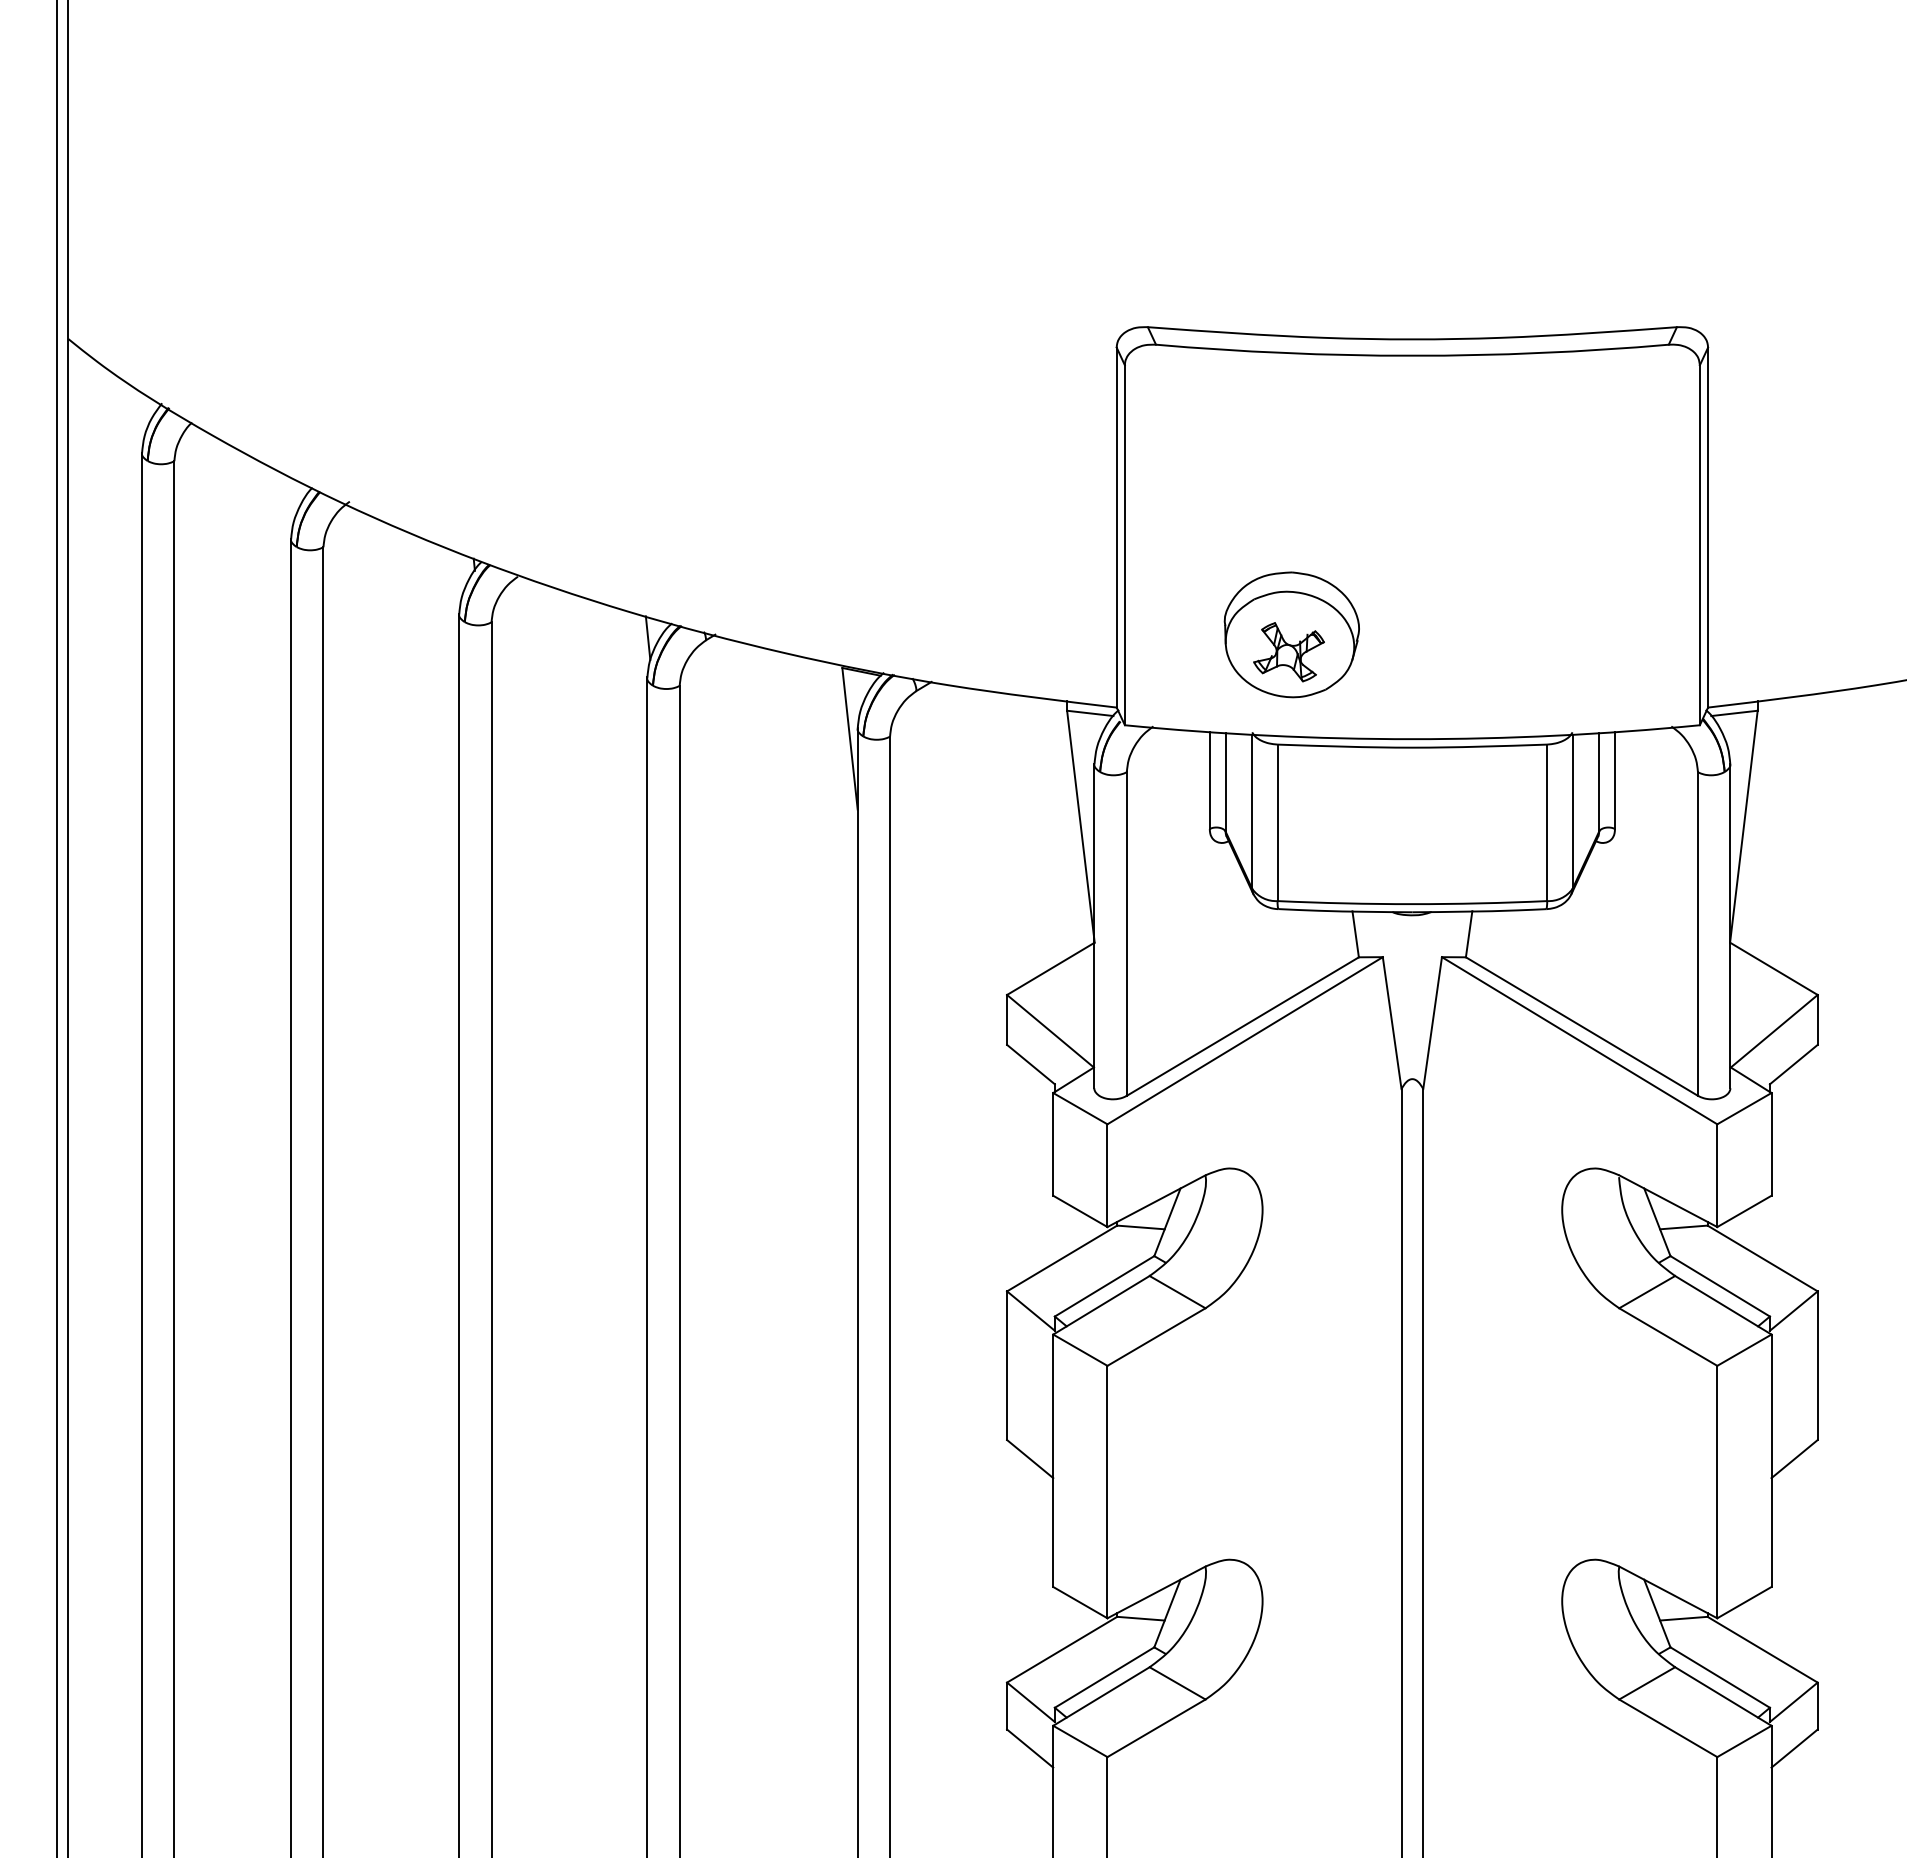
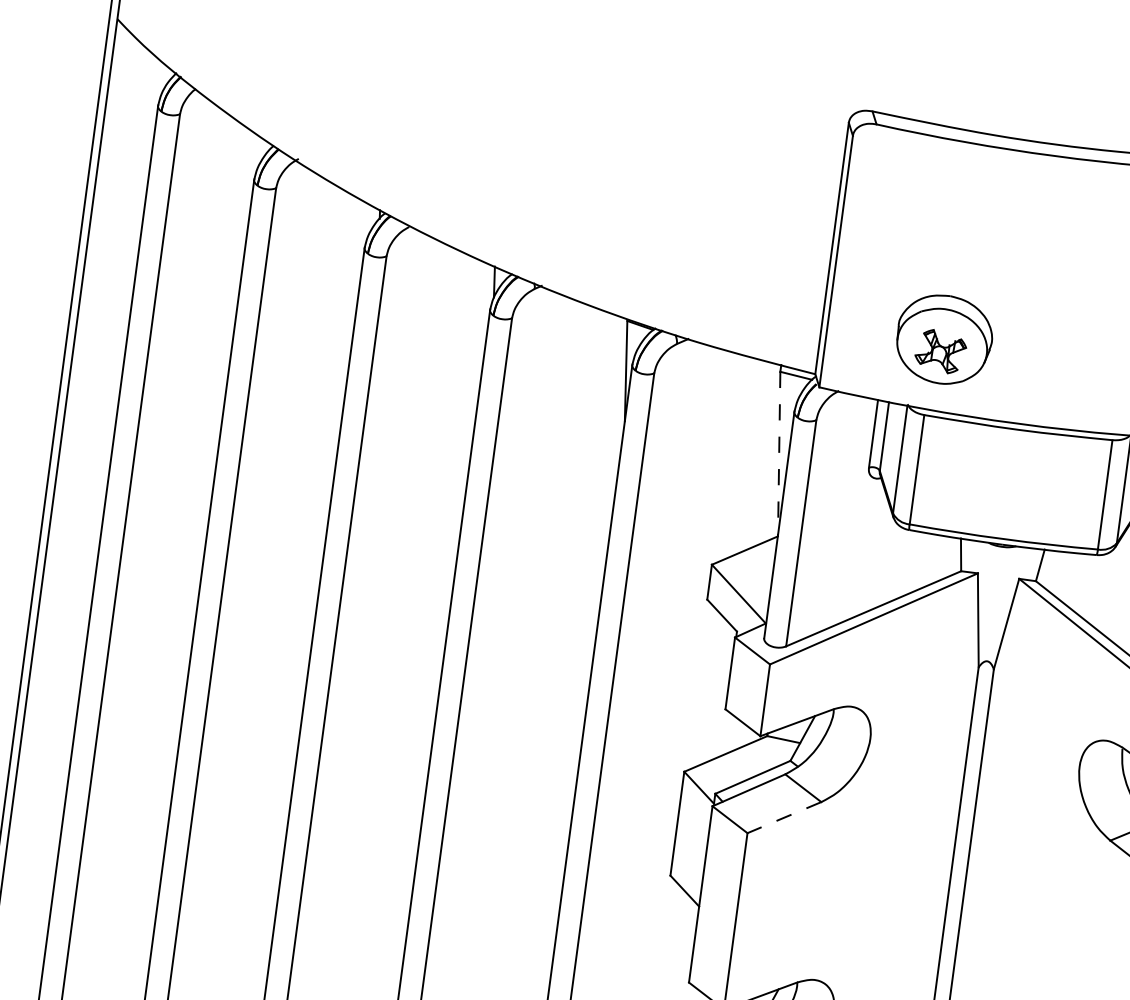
line: (1080, 826) -> (778, 453), solid -> dashed
line: (1156, 1337) -> (784, 817), solid -> dashed

